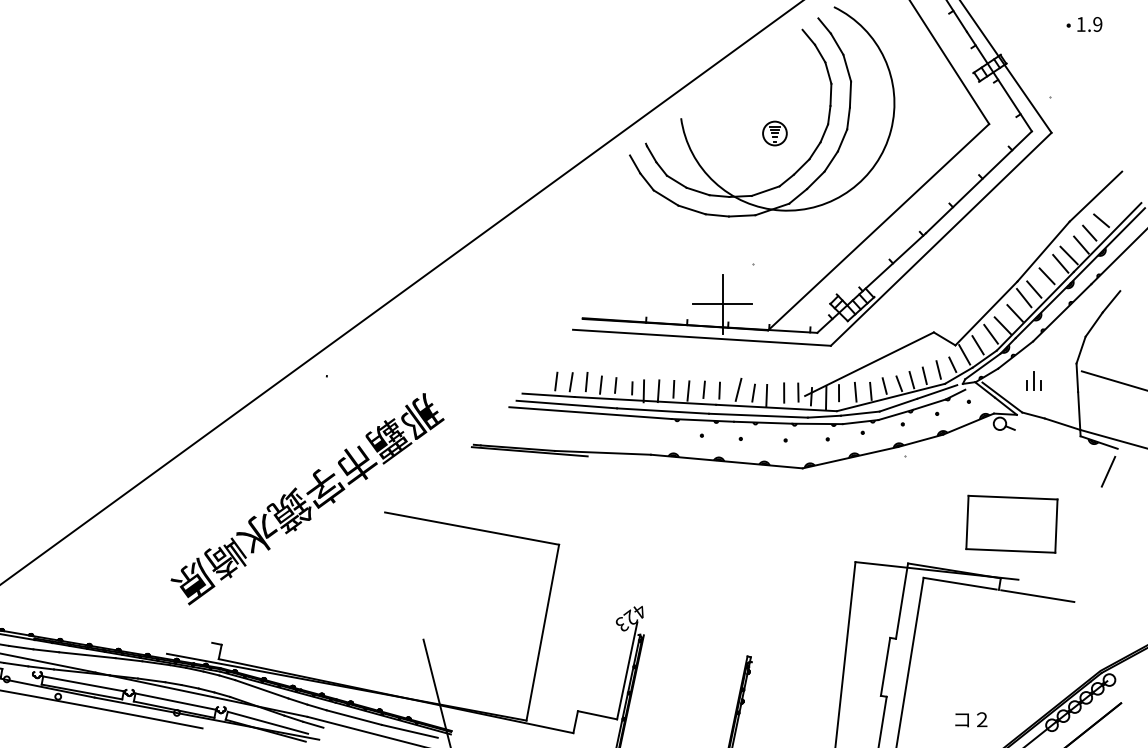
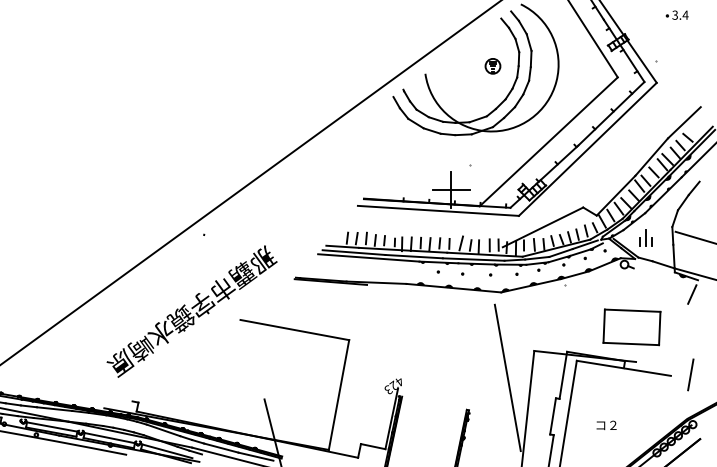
text: (1089, 23) -> (680, 14), 1.9 -> 3.4
part: (774, 133) -> (492, 66), moved
part: (1033, 380) -> (645, 237), size x1.43
line: (1105, 599) -> (690, 374), added
line: (812, 604) -> (507, 377), added
text: (971, 718) -> (606, 424), moved

